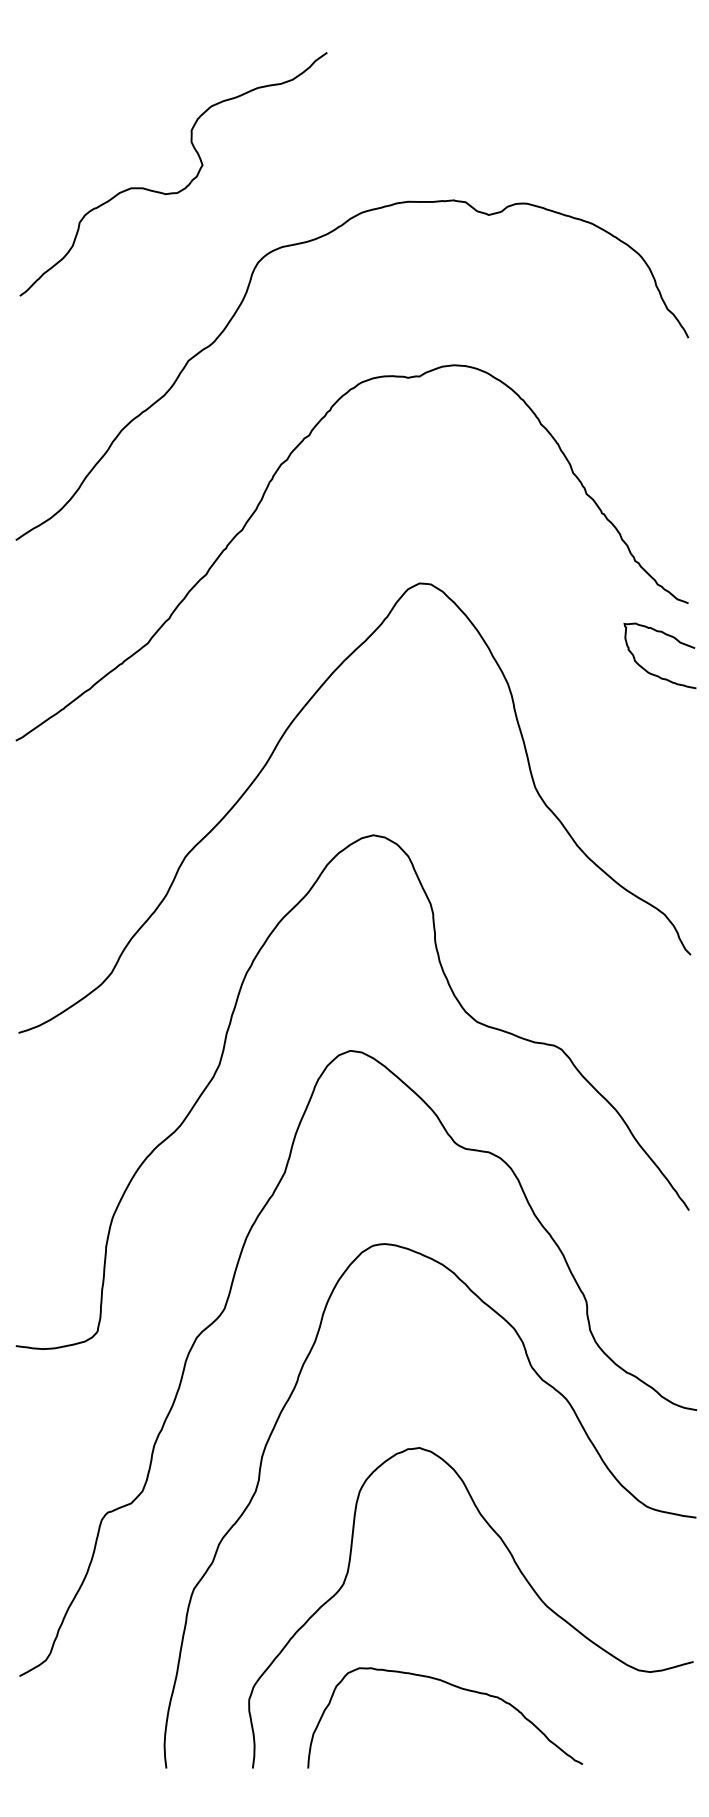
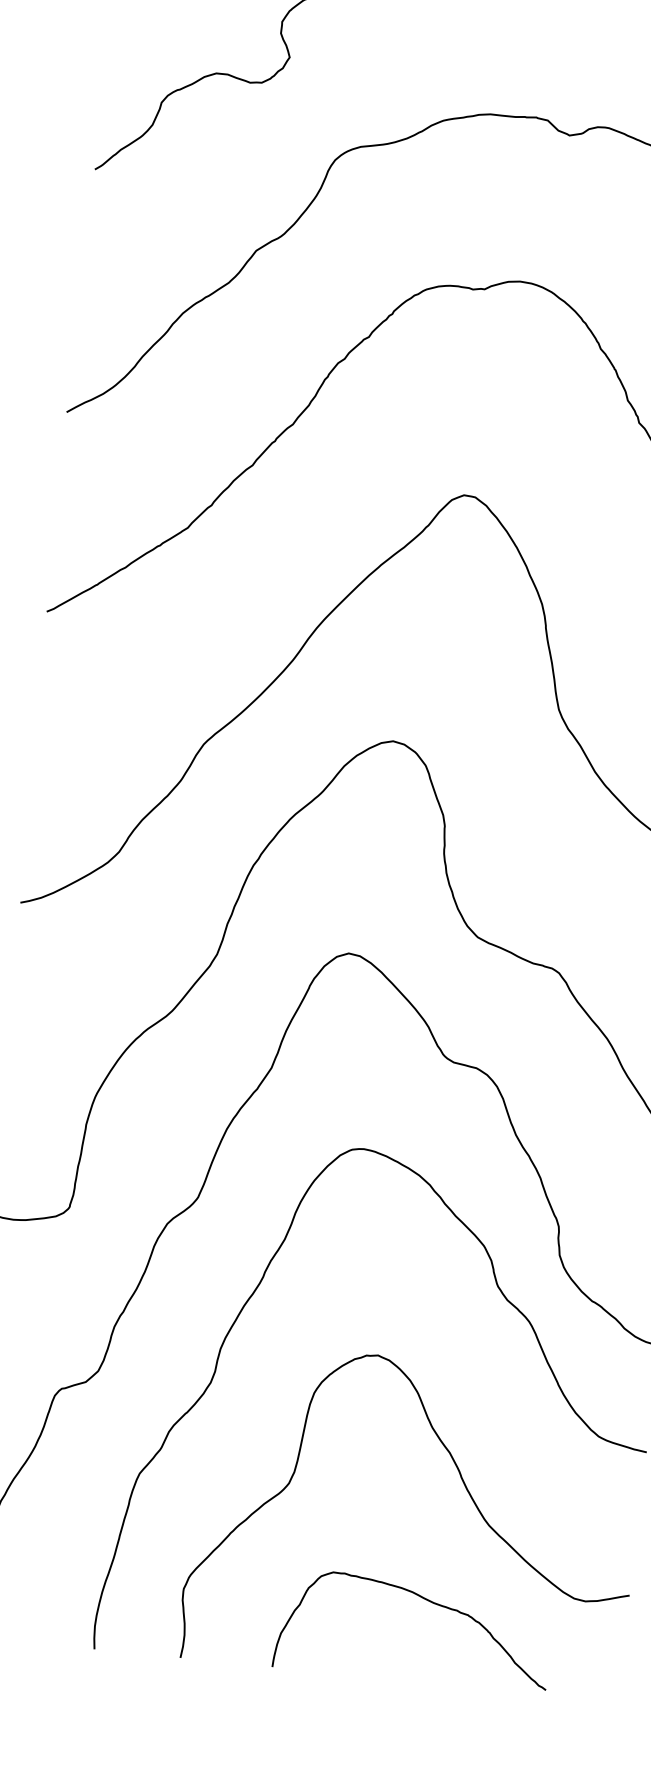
curve: (455, 1687) -> (427, 1601), moved

